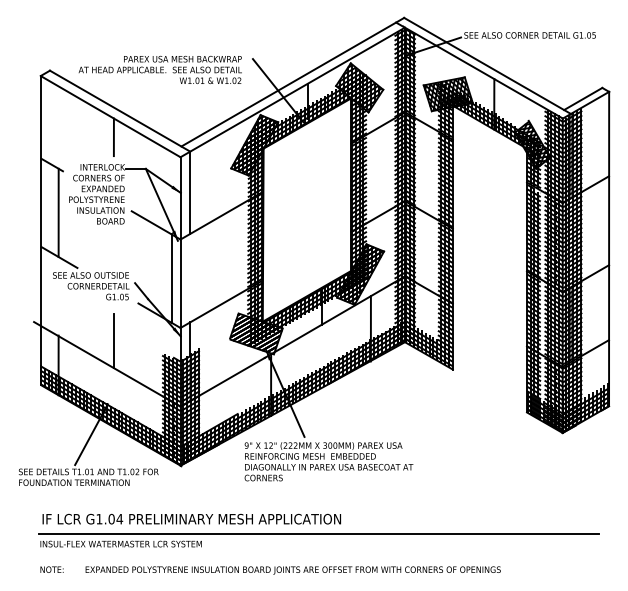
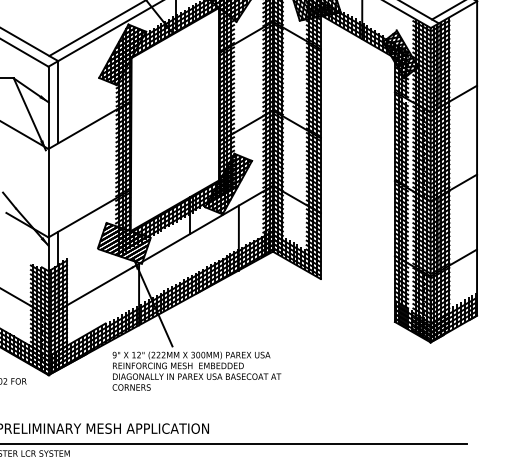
line: (171, 278) -> (39, 187), removed

